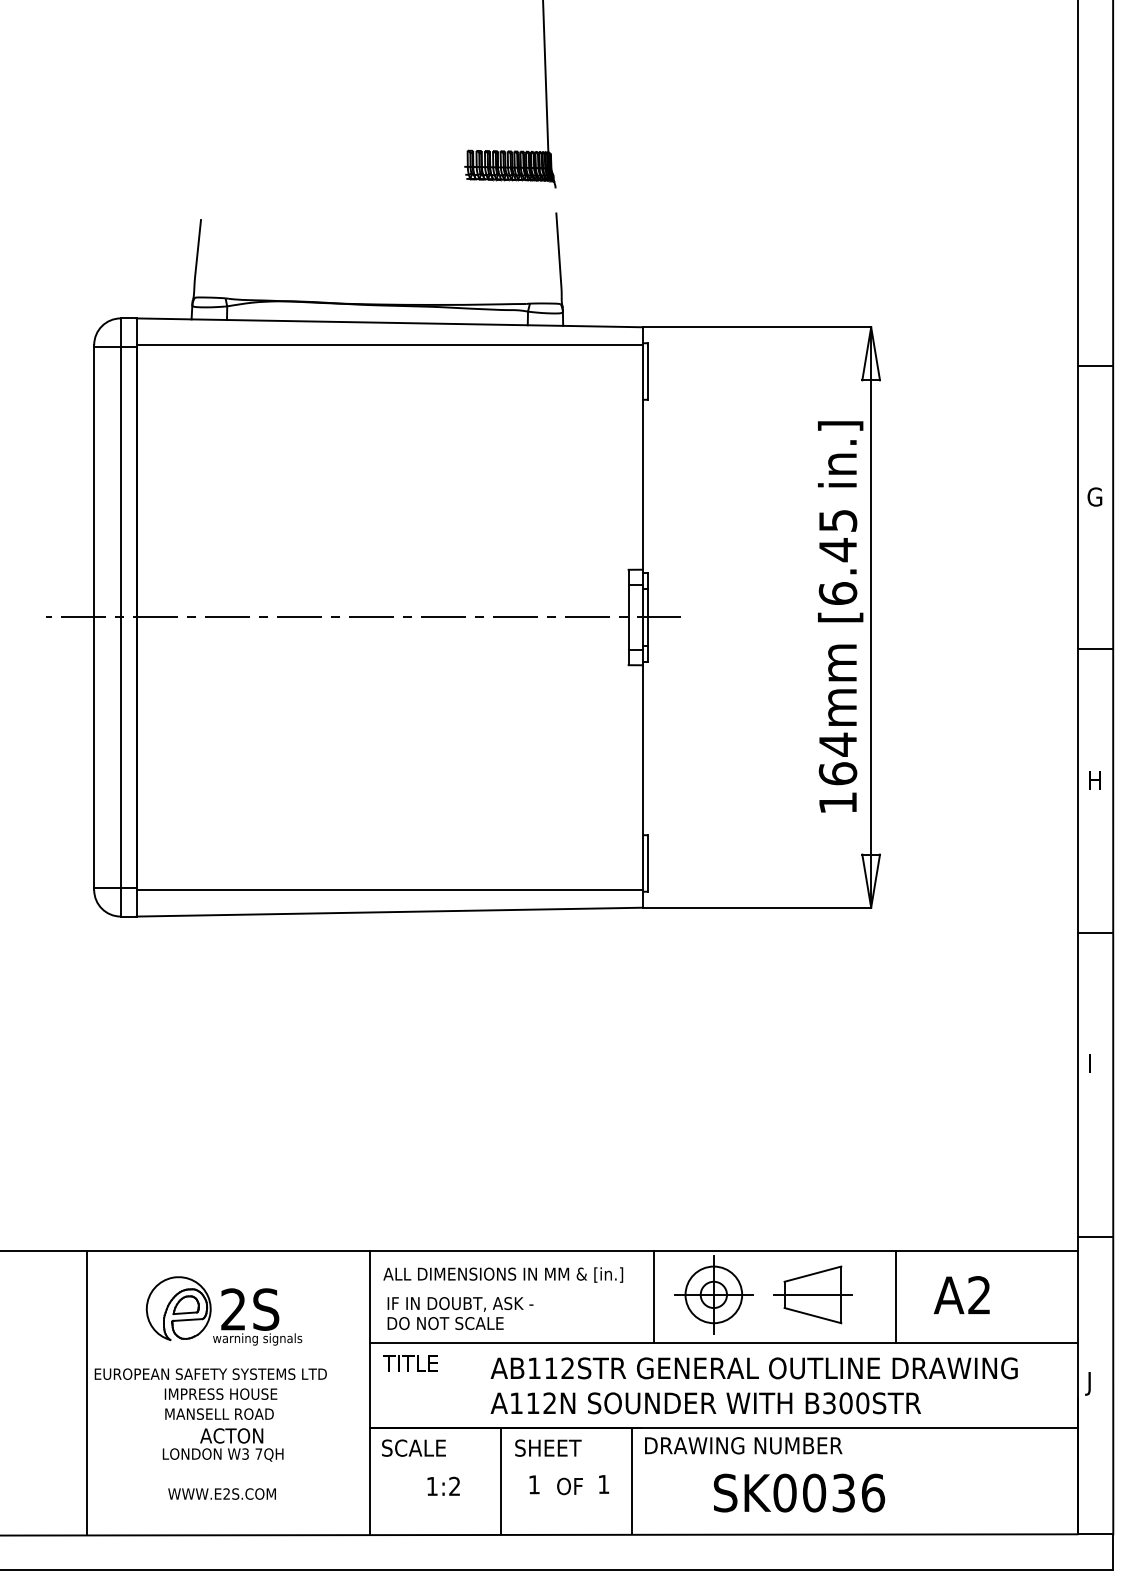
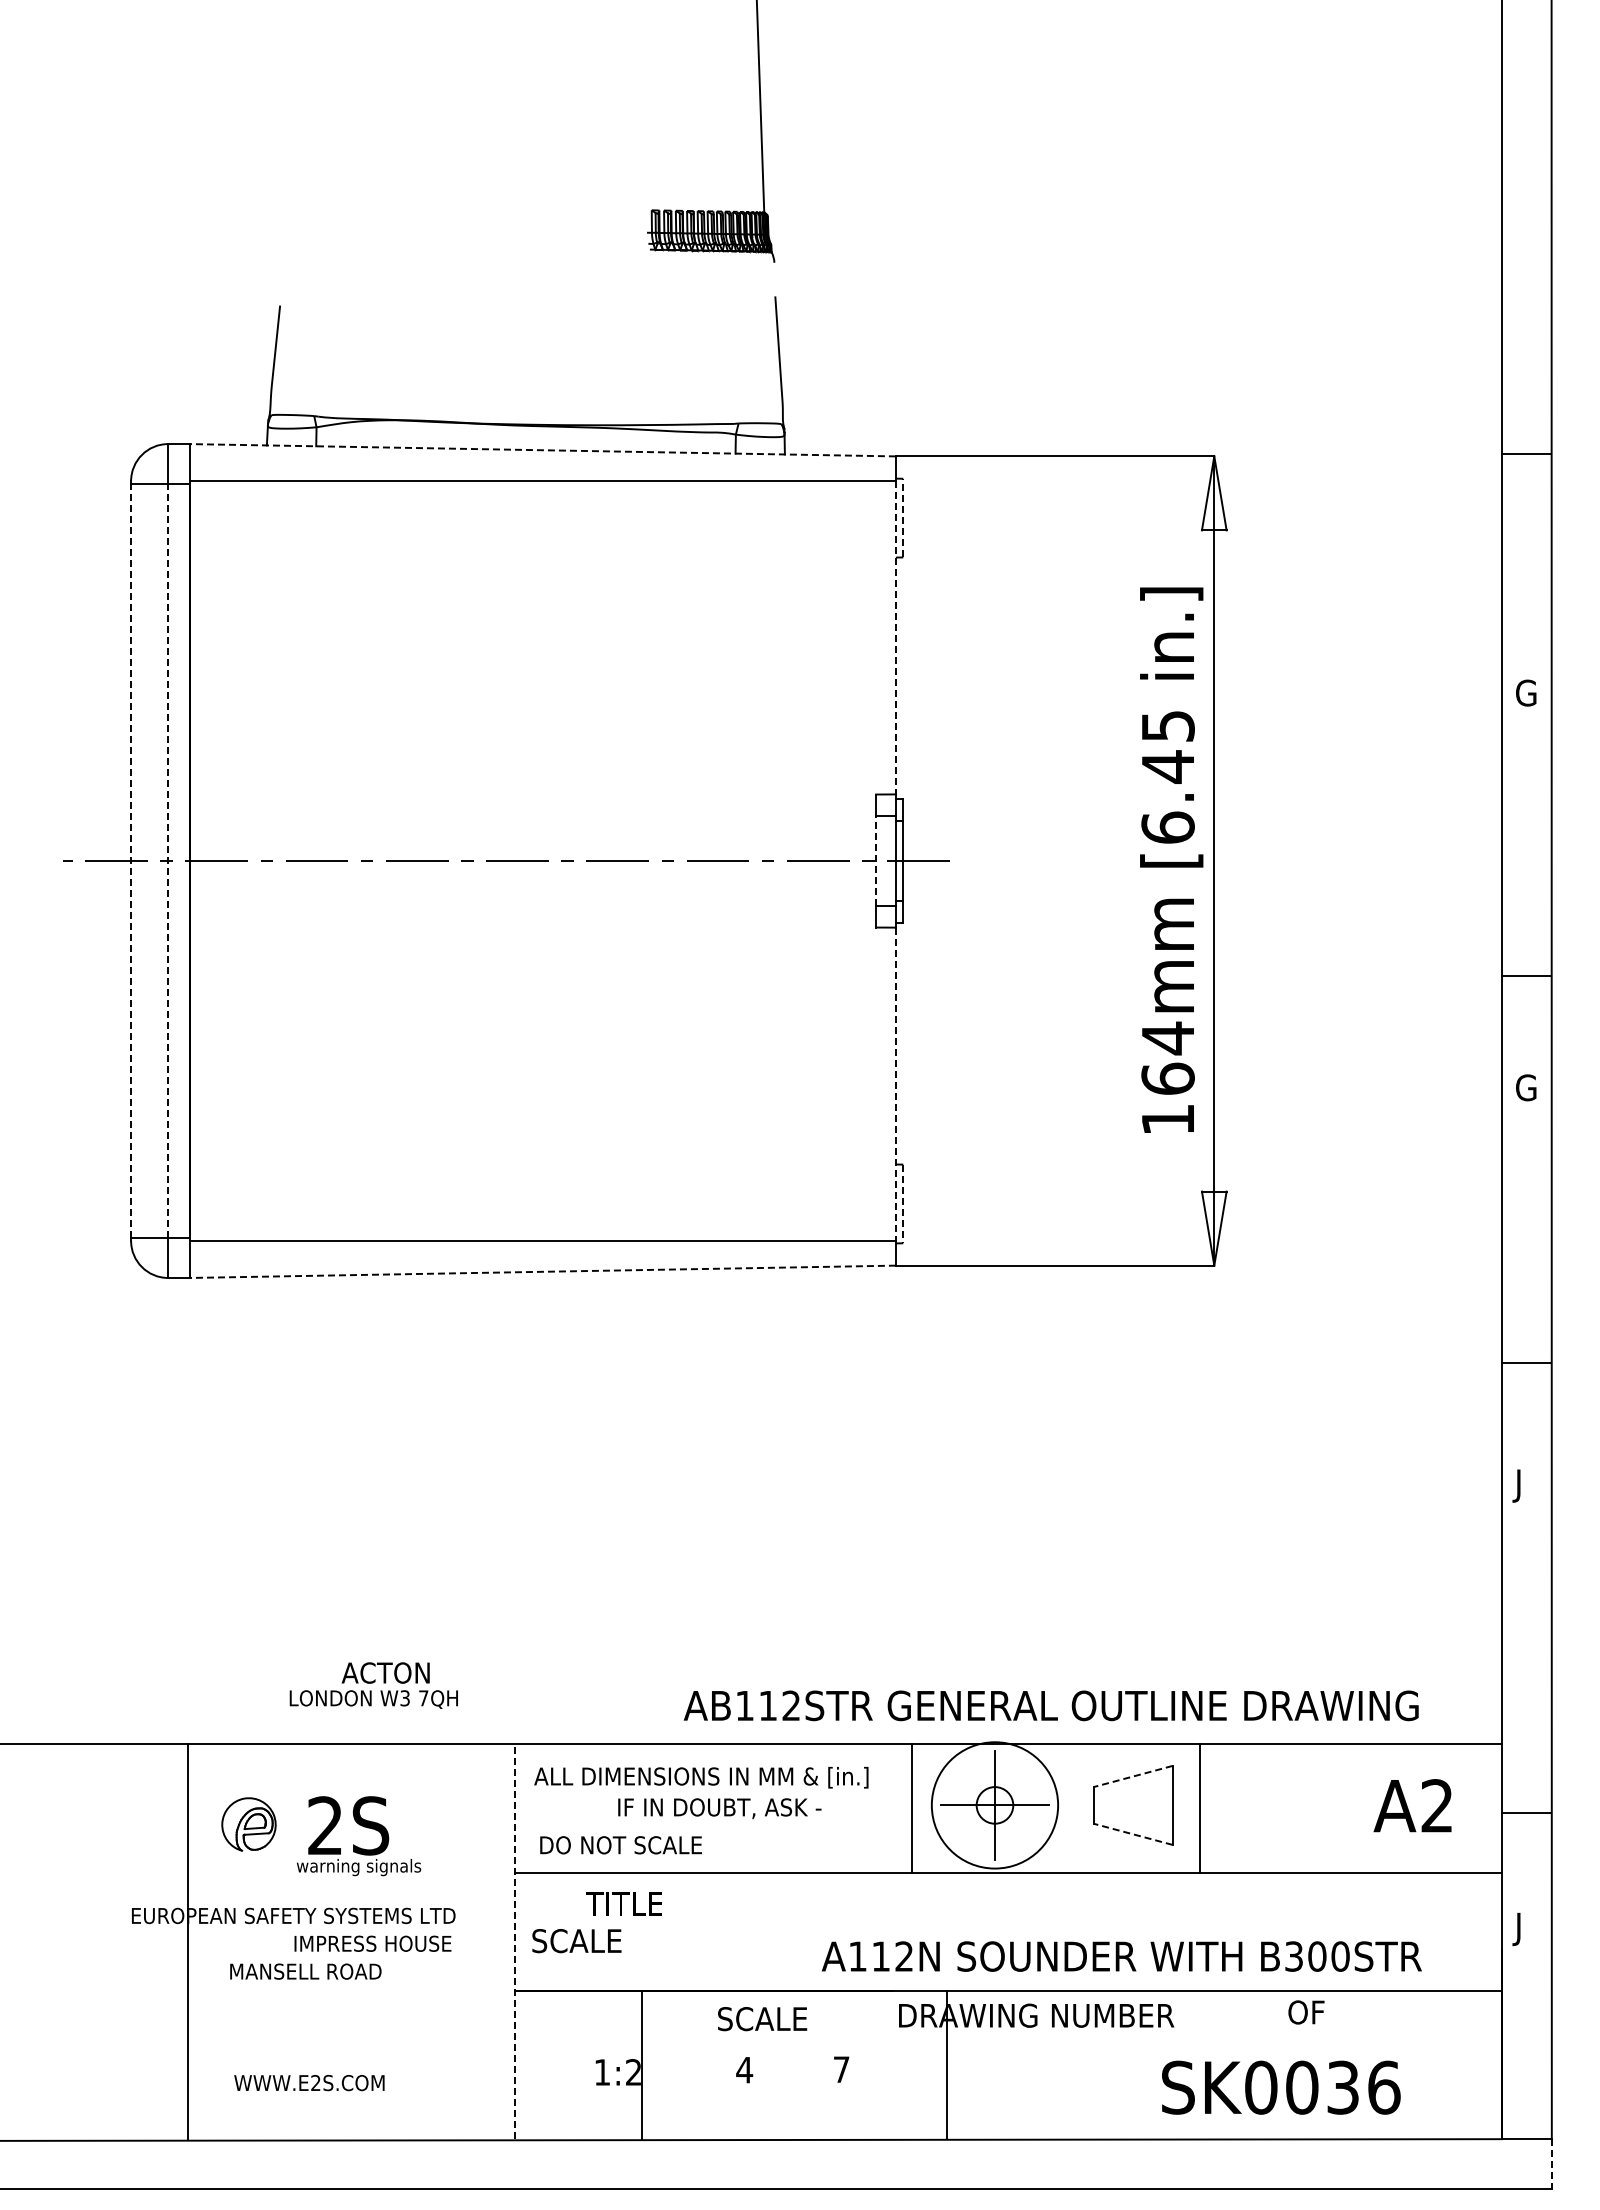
line: (390, 323) -> (543, 450), solid -> dashed
line: (1095, 366) -> (1526, 453), moved
line: (648, 371) -> (903, 517), solid -> dashed
line: (642, 457) -> (895, 637), solid -> dashed
line: (94, 617) -> (131, 860), solid -> dashed
line: (121, 617) -> (168, 860), solid -> dashed
line: (628, 617) -> (876, 860), solid -> dashed
line: (1095, 649) -> (1526, 975), moved
line: (642, 777) -> (895, 1084), solid -> dashed
text: (1095, 779) -> (1526, 1087), H -> G
line: (648, 863) -> (903, 1204), solid -> dashed
line: (390, 911) -> (543, 1271), solid -> dashed
line: (1095, 932) -> (1526, 1363), moved
text: (1087, 1065) -> (1516, 1485), I -> J
line: (1095, 1236) -> (1526, 1812), moved
line: (813, 1274) -> (1133, 1776), solid -> dashed
circle: (713, 1294) -> (994, 1804), size x1.6
line: (812, 1294) -> (1132, 1805), removed
text: (961, 1294) -> (1412, 1805), moved
line: (895, 1297) -> (1199, 1808), moved
text: (460, 1304) -> (719, 1808), moved
part: (178, 1308) -> (248, 1824), size x0.6
line: (813, 1315) -> (1133, 1834), solid -> dashed
text: (410, 1363) -> (623, 1903), moved
text: (753, 1368) -> (1050, 1705), moved
line: (86, 1392) -> (187, 1941), moved
line: (369, 1392) -> (515, 1941), solid -> dashed
text: (220, 1393) -> (372, 1943), moved
text: (705, 1403) -> (1121, 1956), moved
text: (222, 1444) -> (373, 1685), moved
text: (413, 1448) -> (576, 1941), moved
text: (554, 1448) -> (773, 2019), SHEET -> SCALE
line: (500, 1481) -> (641, 2065), moved
line: (631, 1481) -> (947, 2065), moved
text: (603, 1484) -> (841, 2069), 1 -> 7
text: (534, 1485) -> (744, 2070), 1 -> 4
text: (570, 1486) -> (1306, 2012), moved
text: (799, 1492) -> (1281, 2087), moved
line: (1113, 1551) -> (1551, 2163), solid -> dashed

